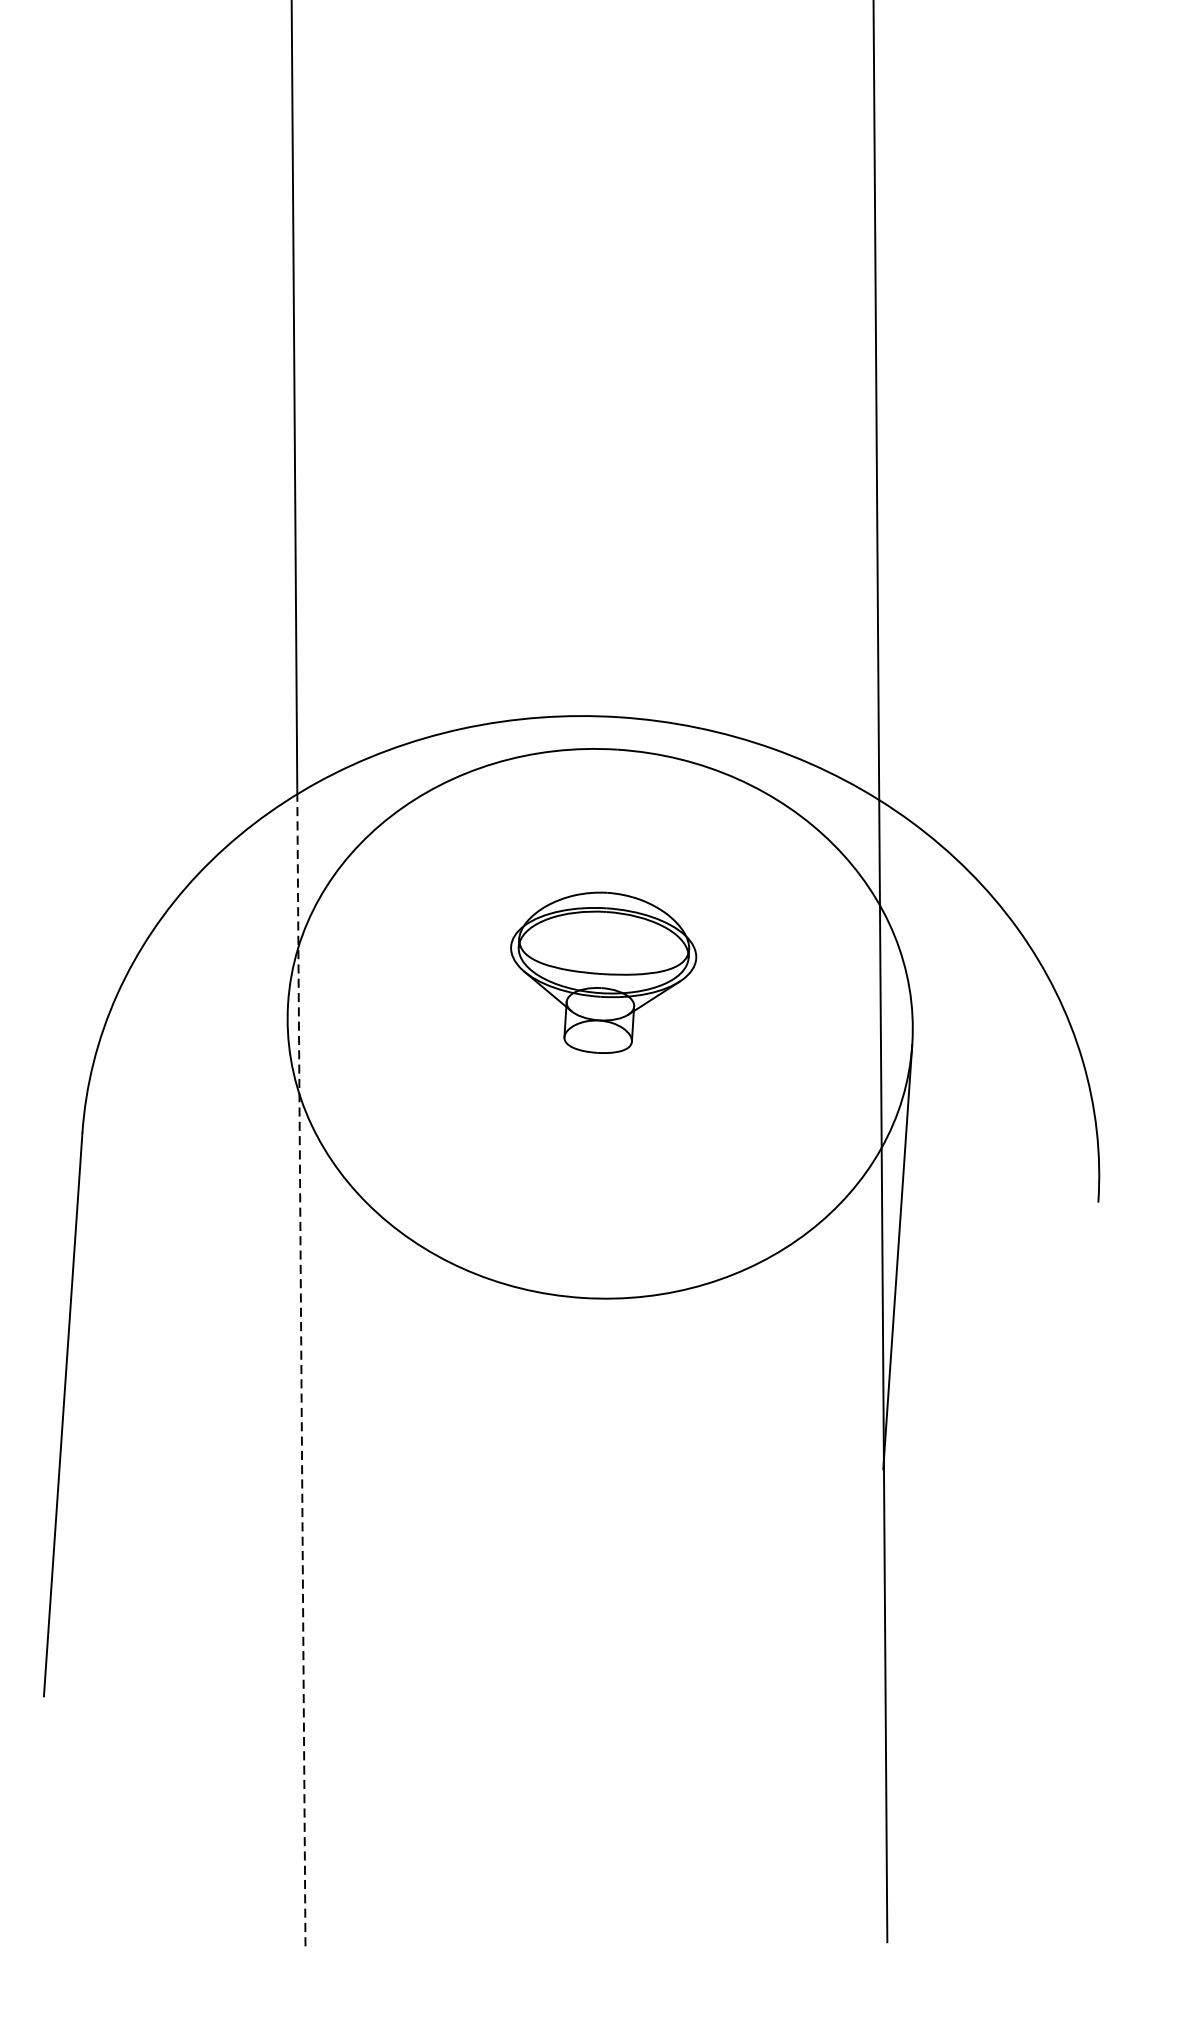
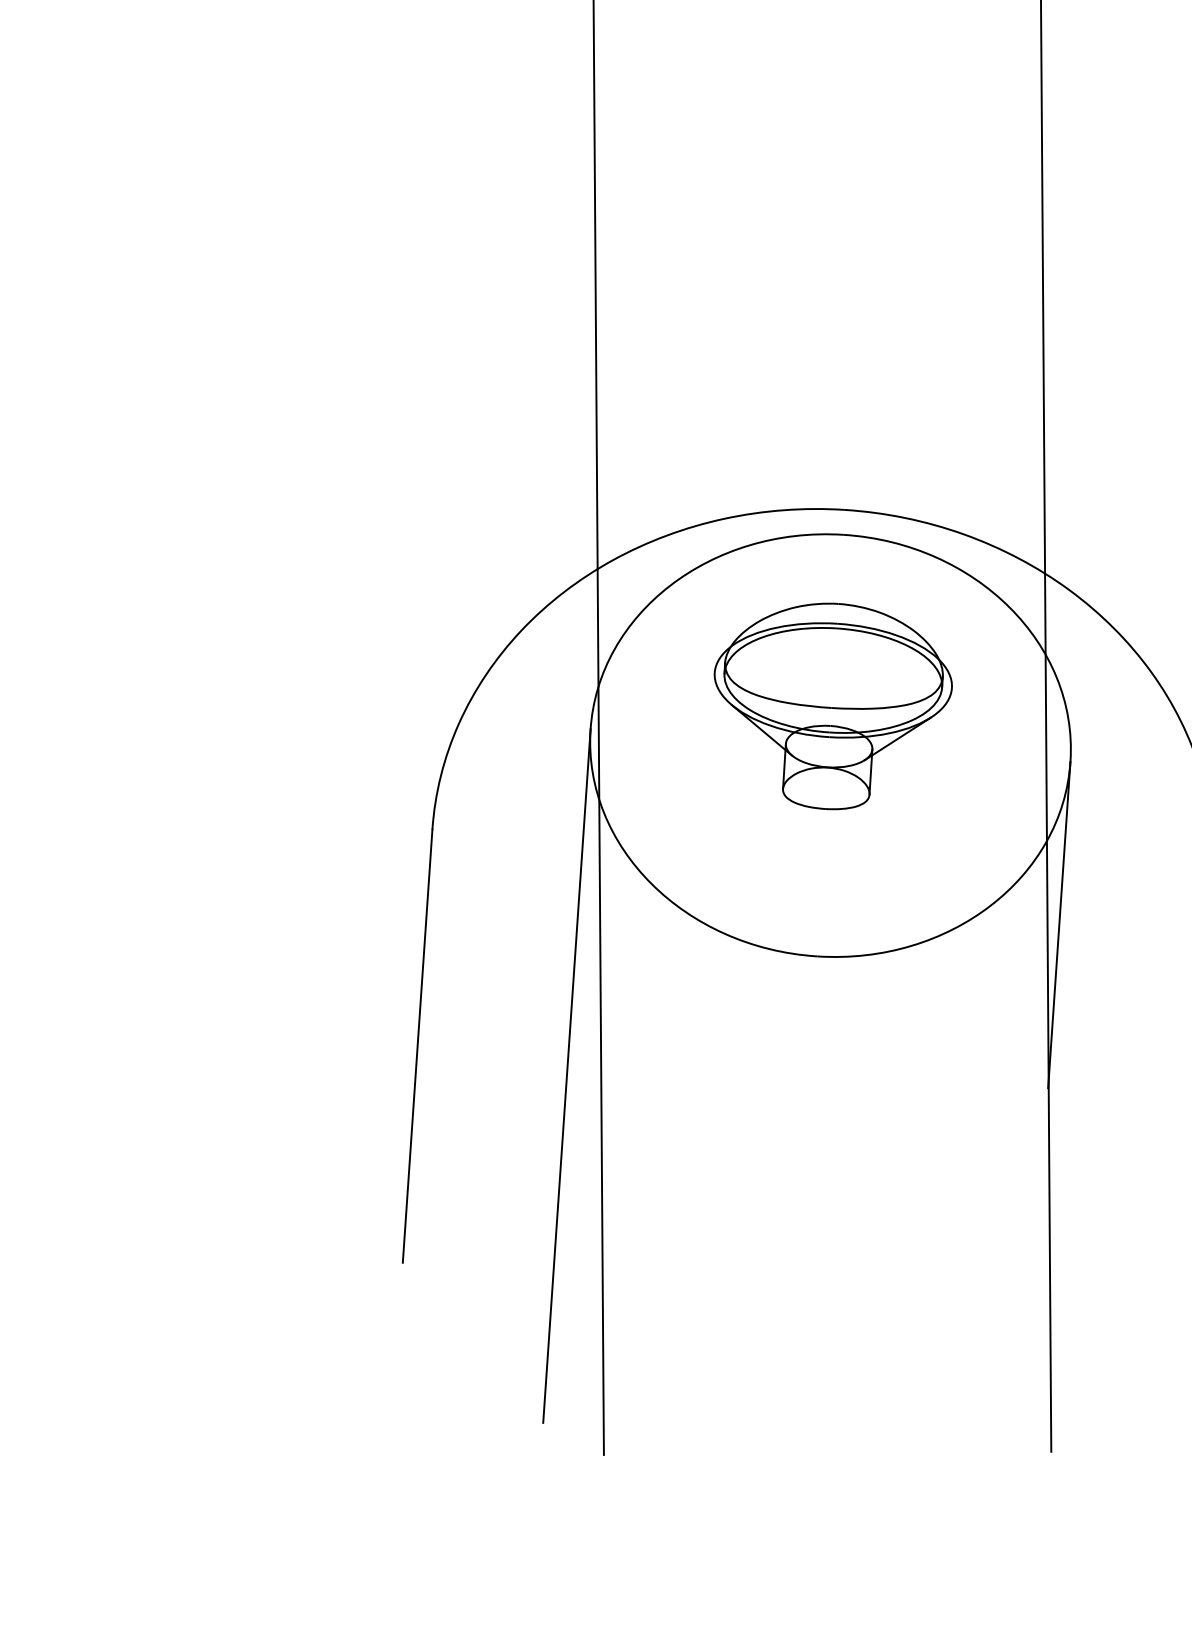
part: (602, 972) -> (832, 706), size x1.67
line: (301, 1370) -> (600, 1012), dashed -> solid
line: (256, 1452) -> (566, 1075), added

